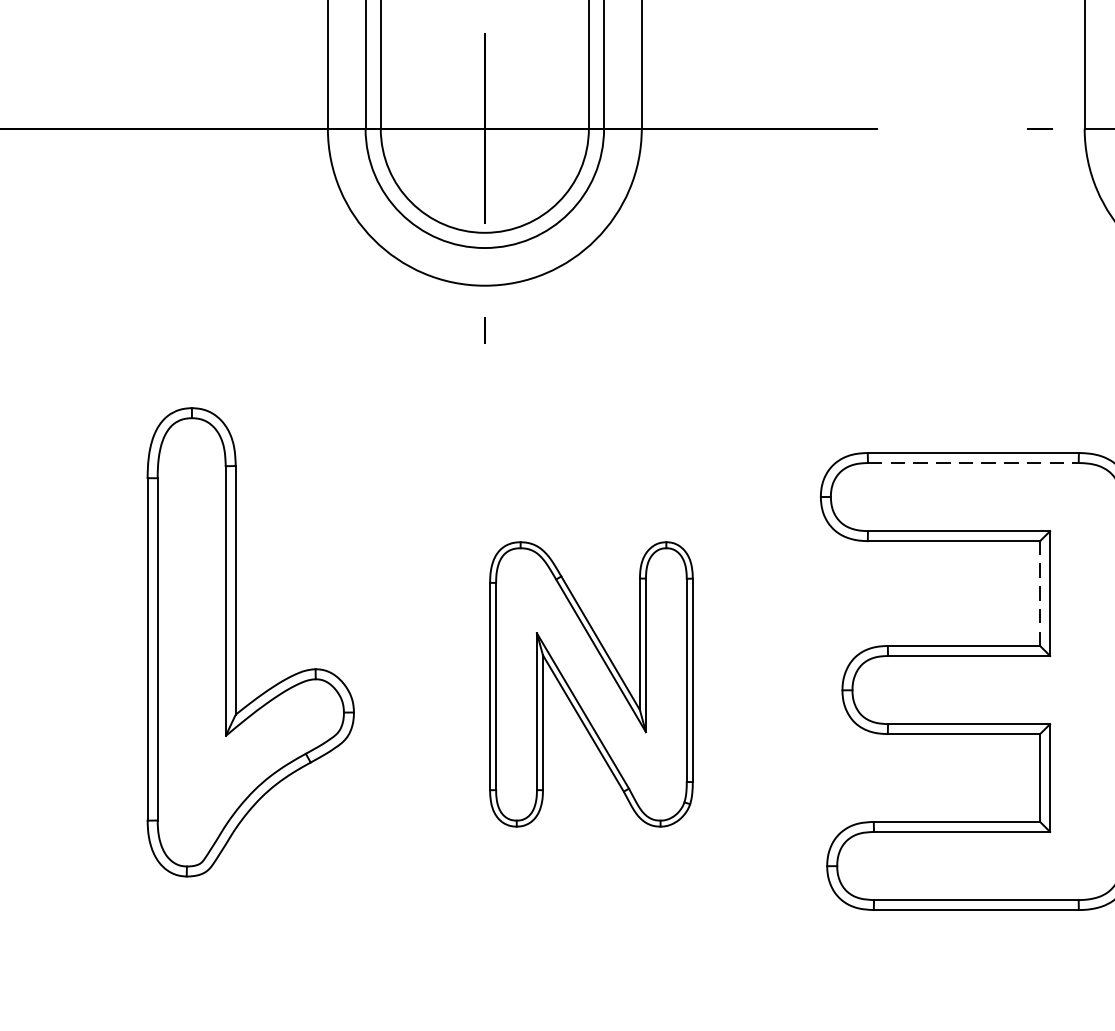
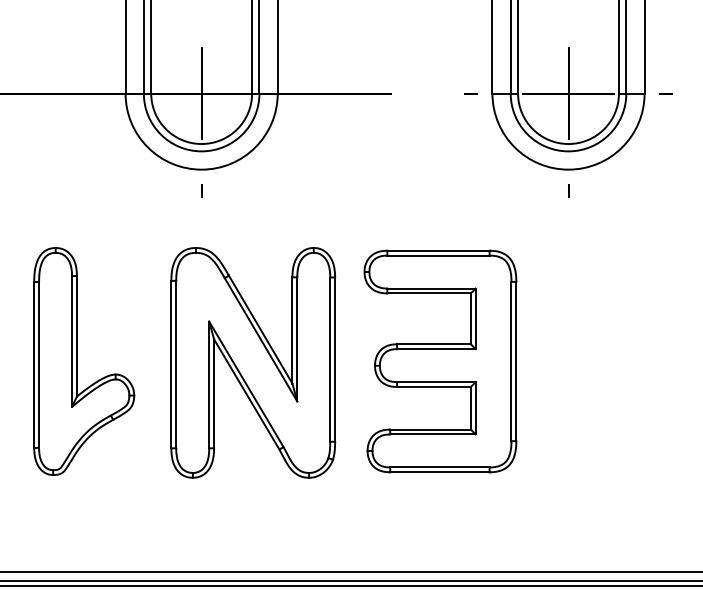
line: (973, 462) -> (438, 255), dashed -> solid
line: (1039, 592) -> (470, 318), dashed -> solid
part: (236, 642) -> (77, 361), moved
part: (591, 683) -> (253, 362), size x1.67

